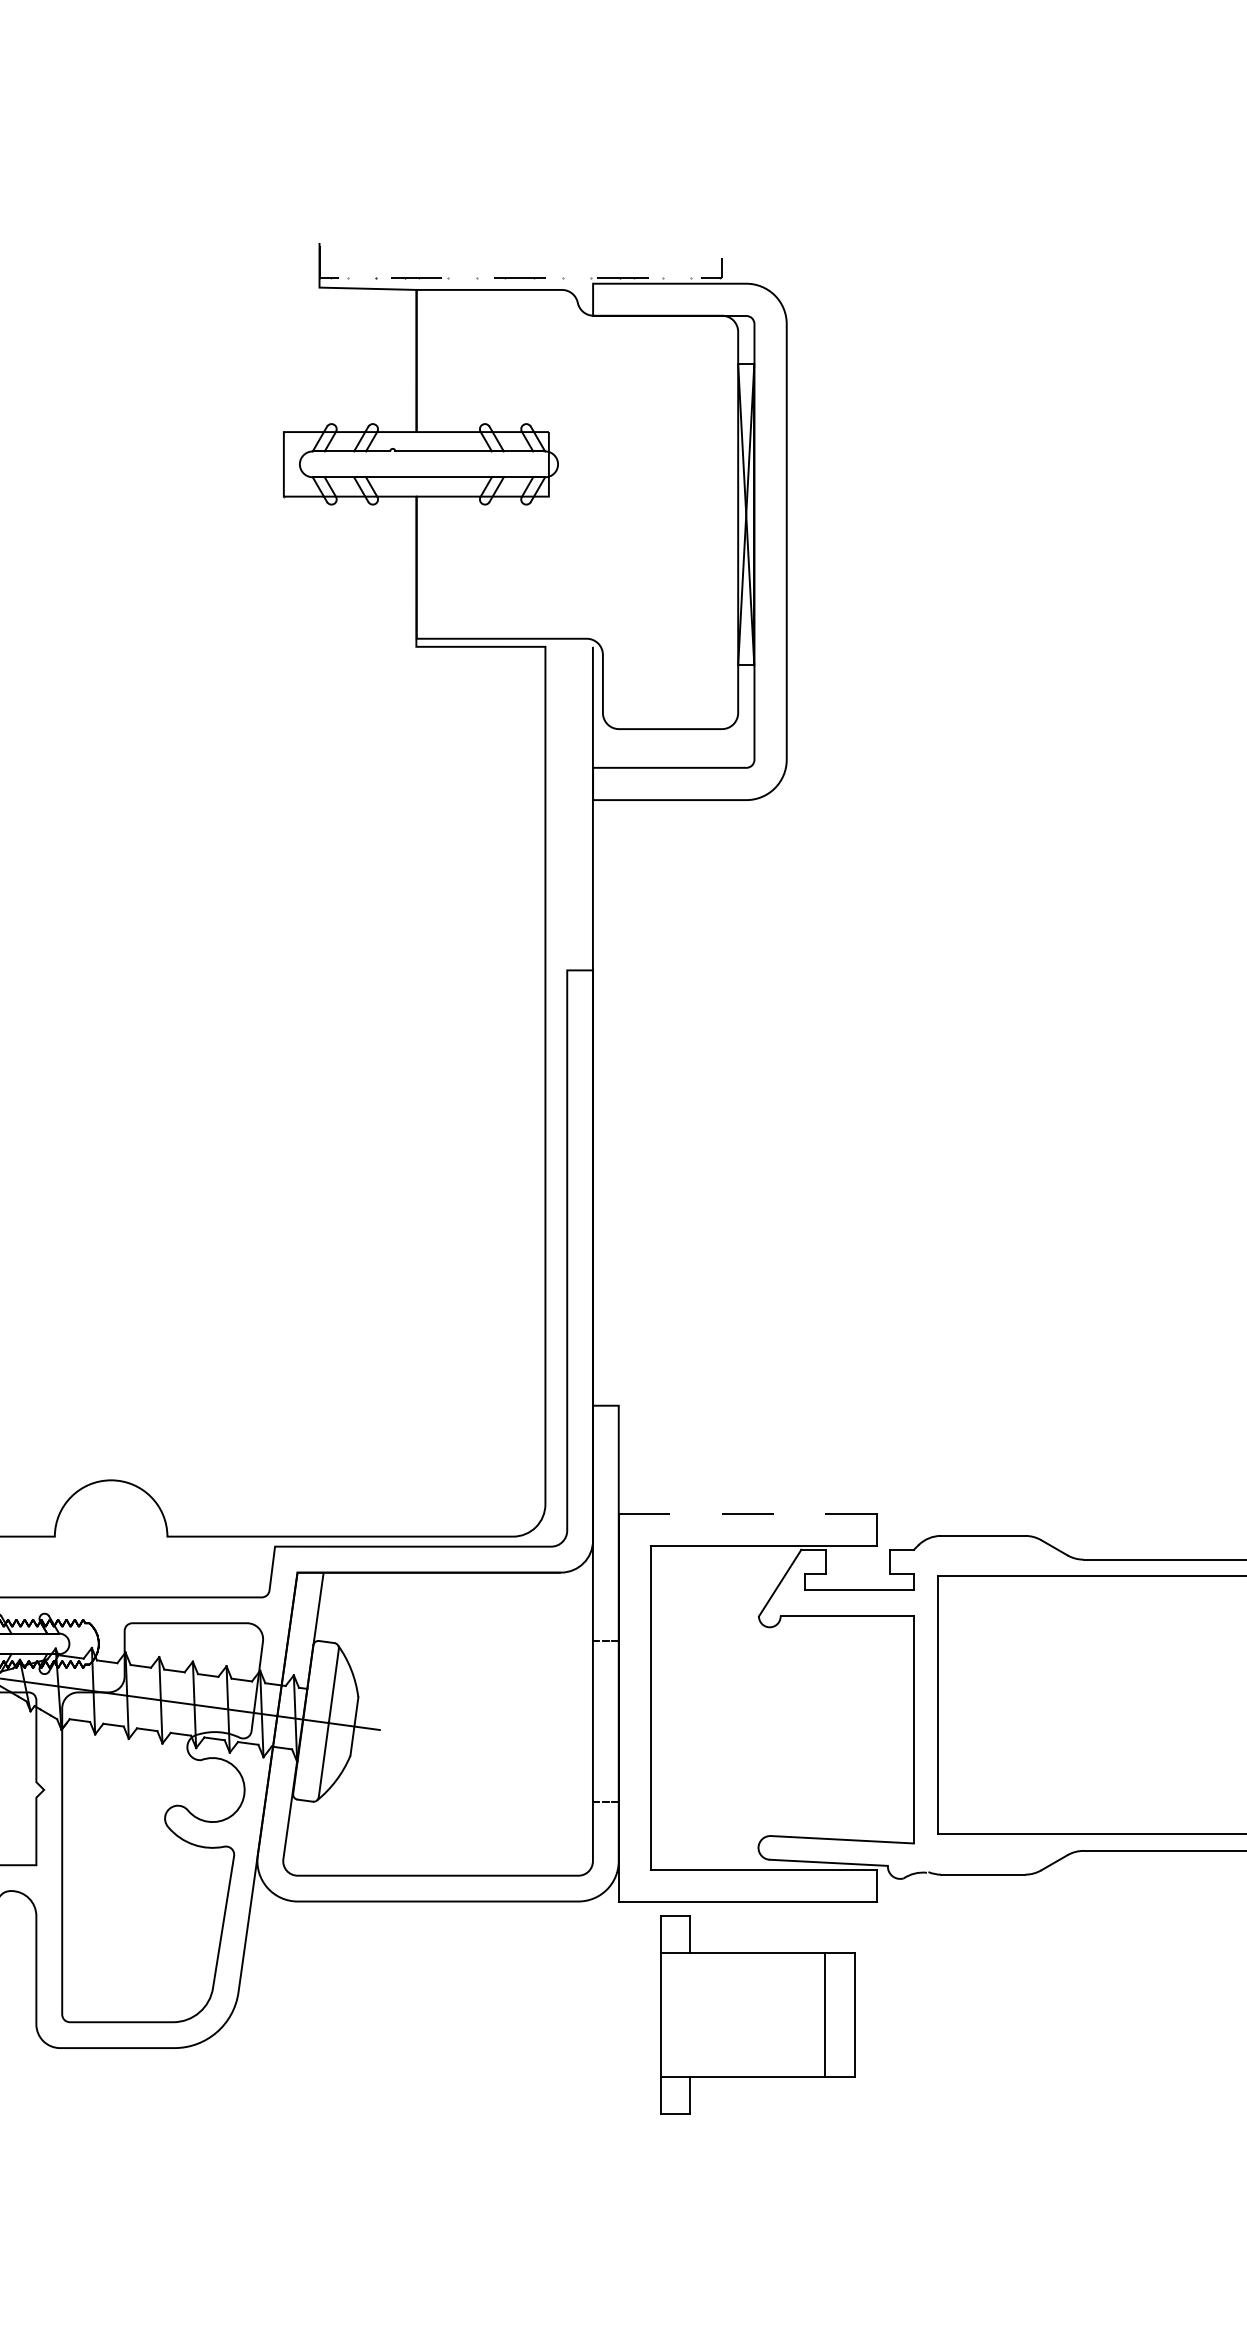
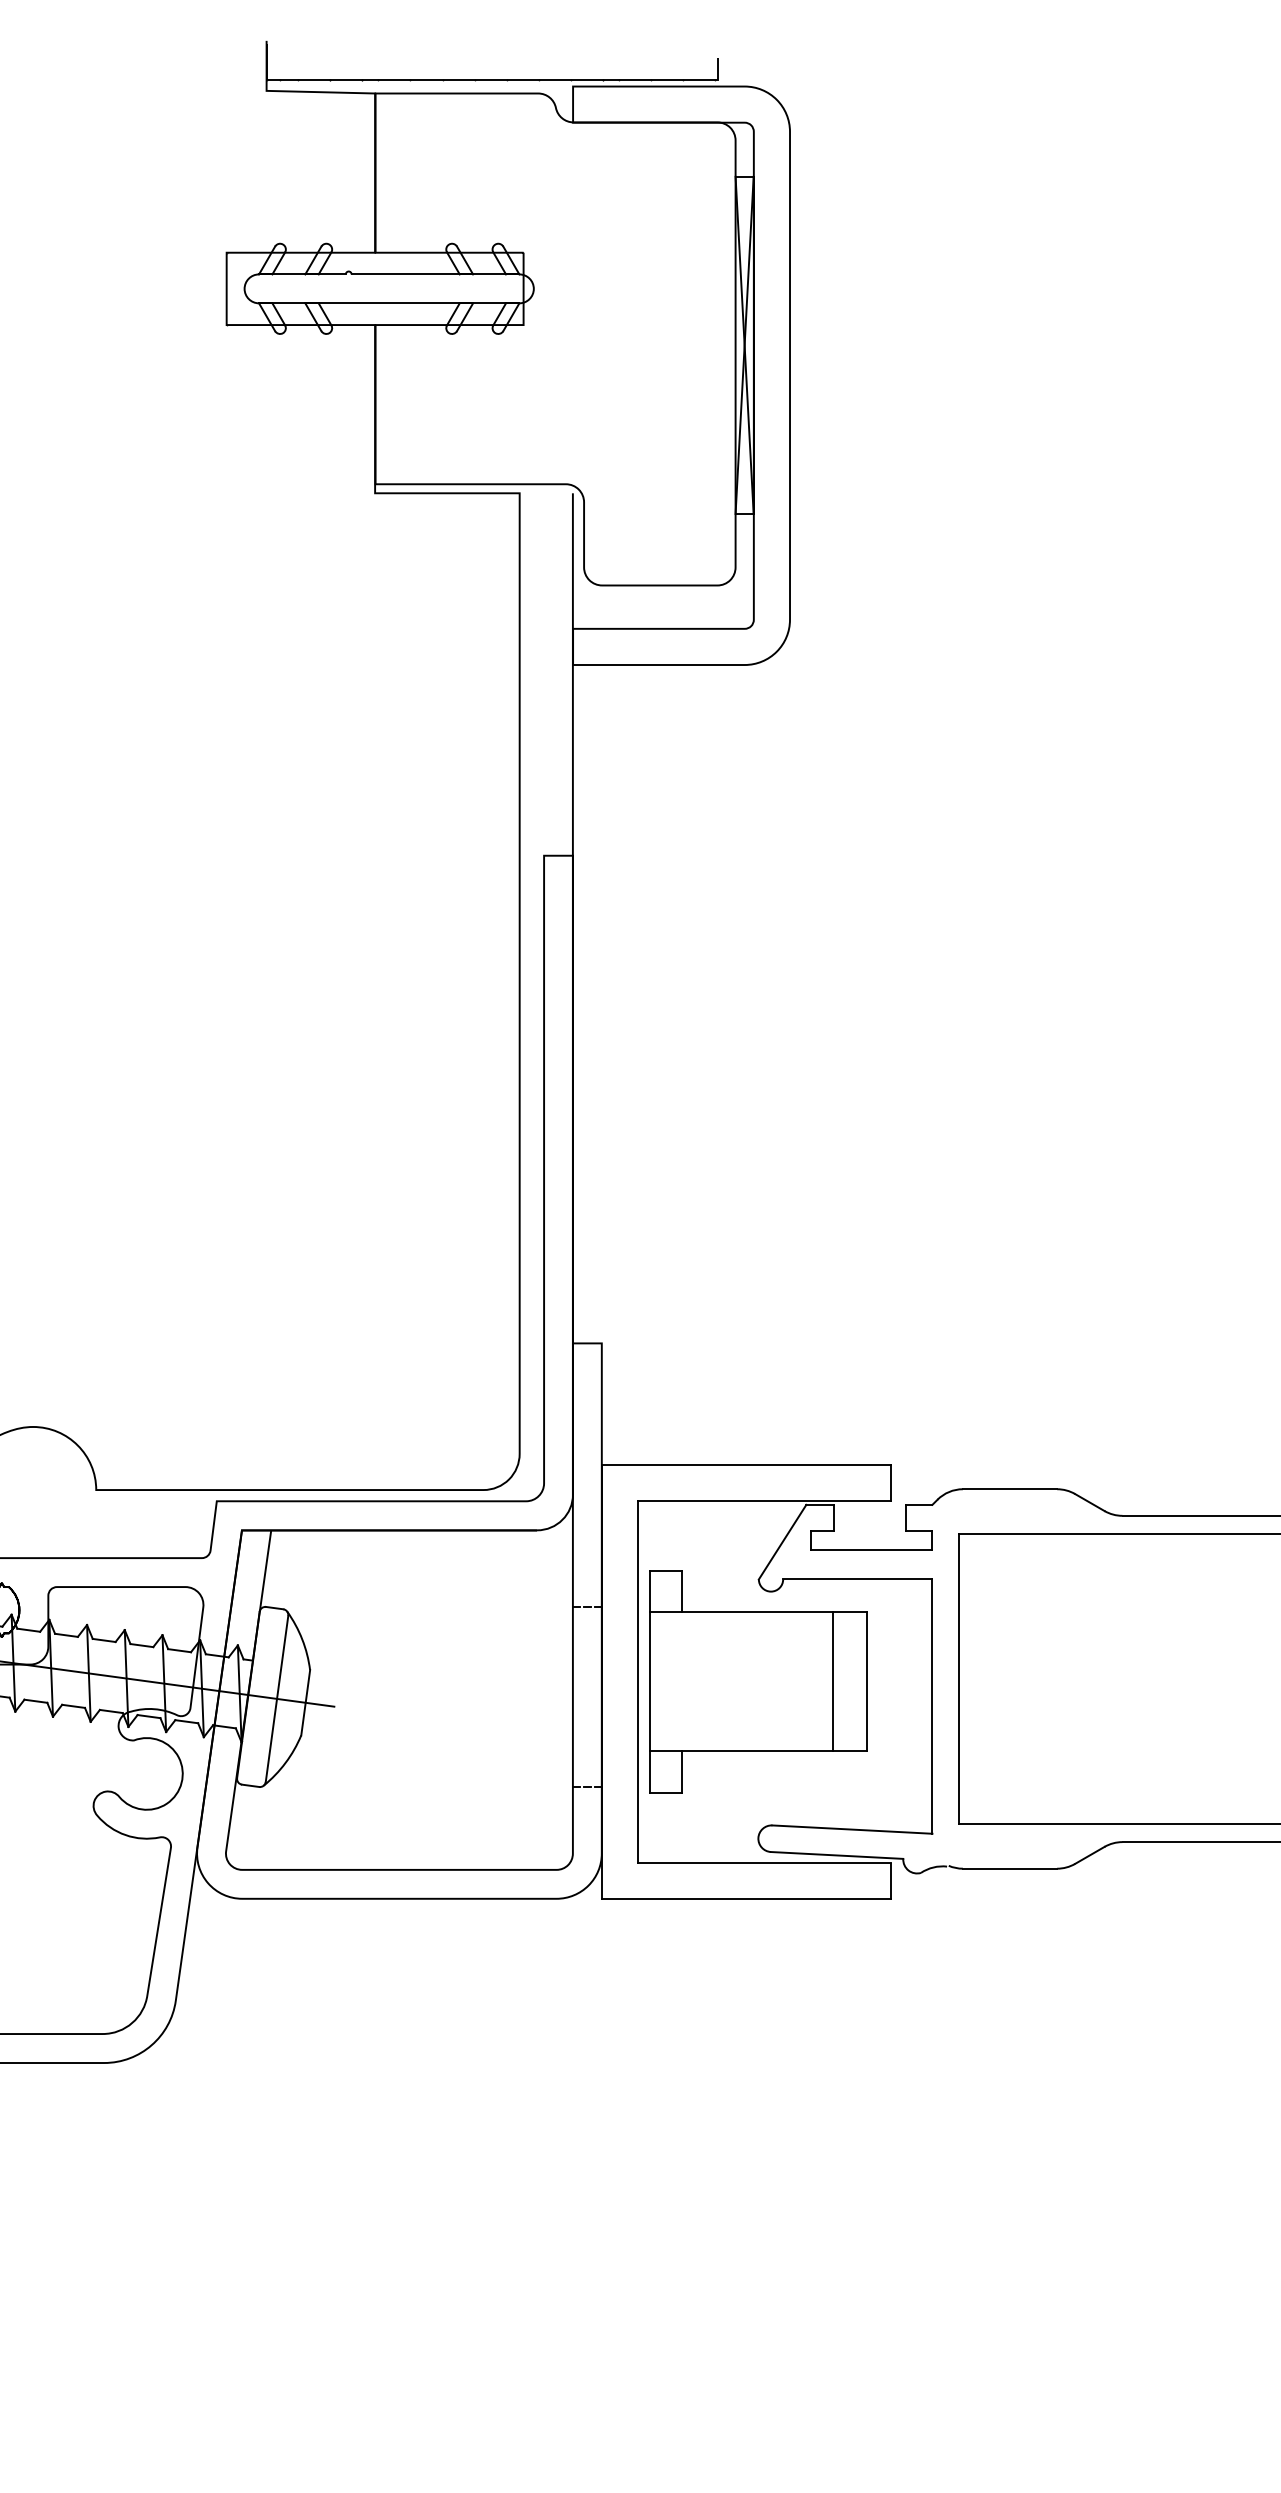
line: (514, 277) -> (485, 79), dashed -> solid
line: (748, 1514) -> (747, 1465), dashed -> solid
part: (757, 2014) -> (757, 1681), moved

